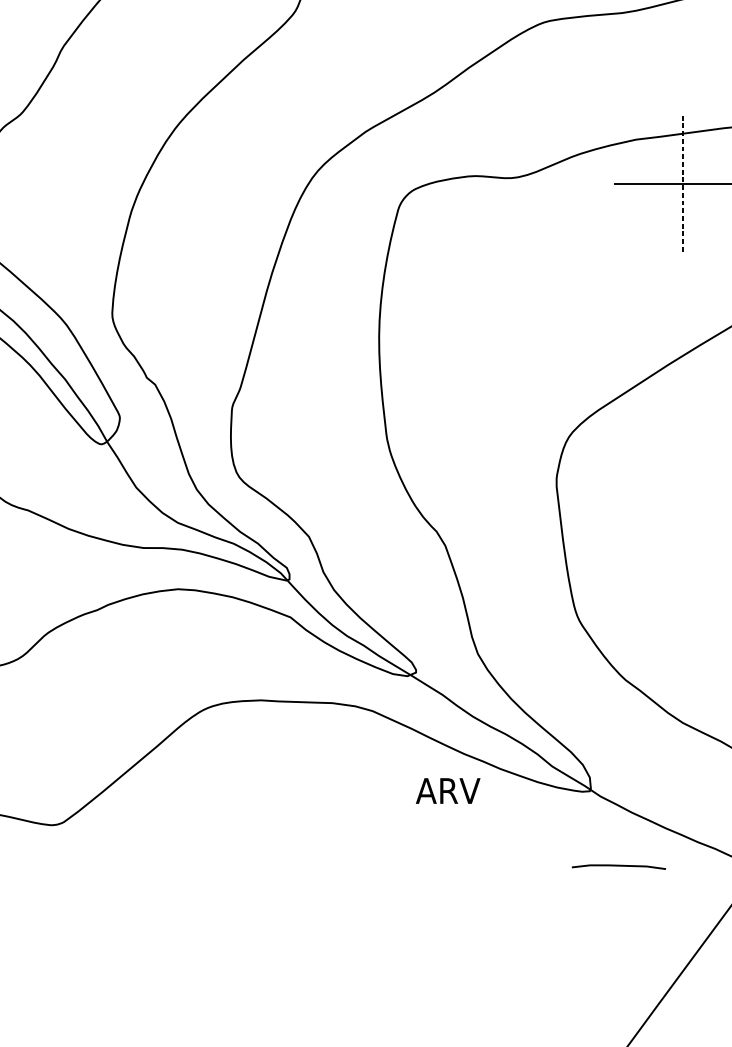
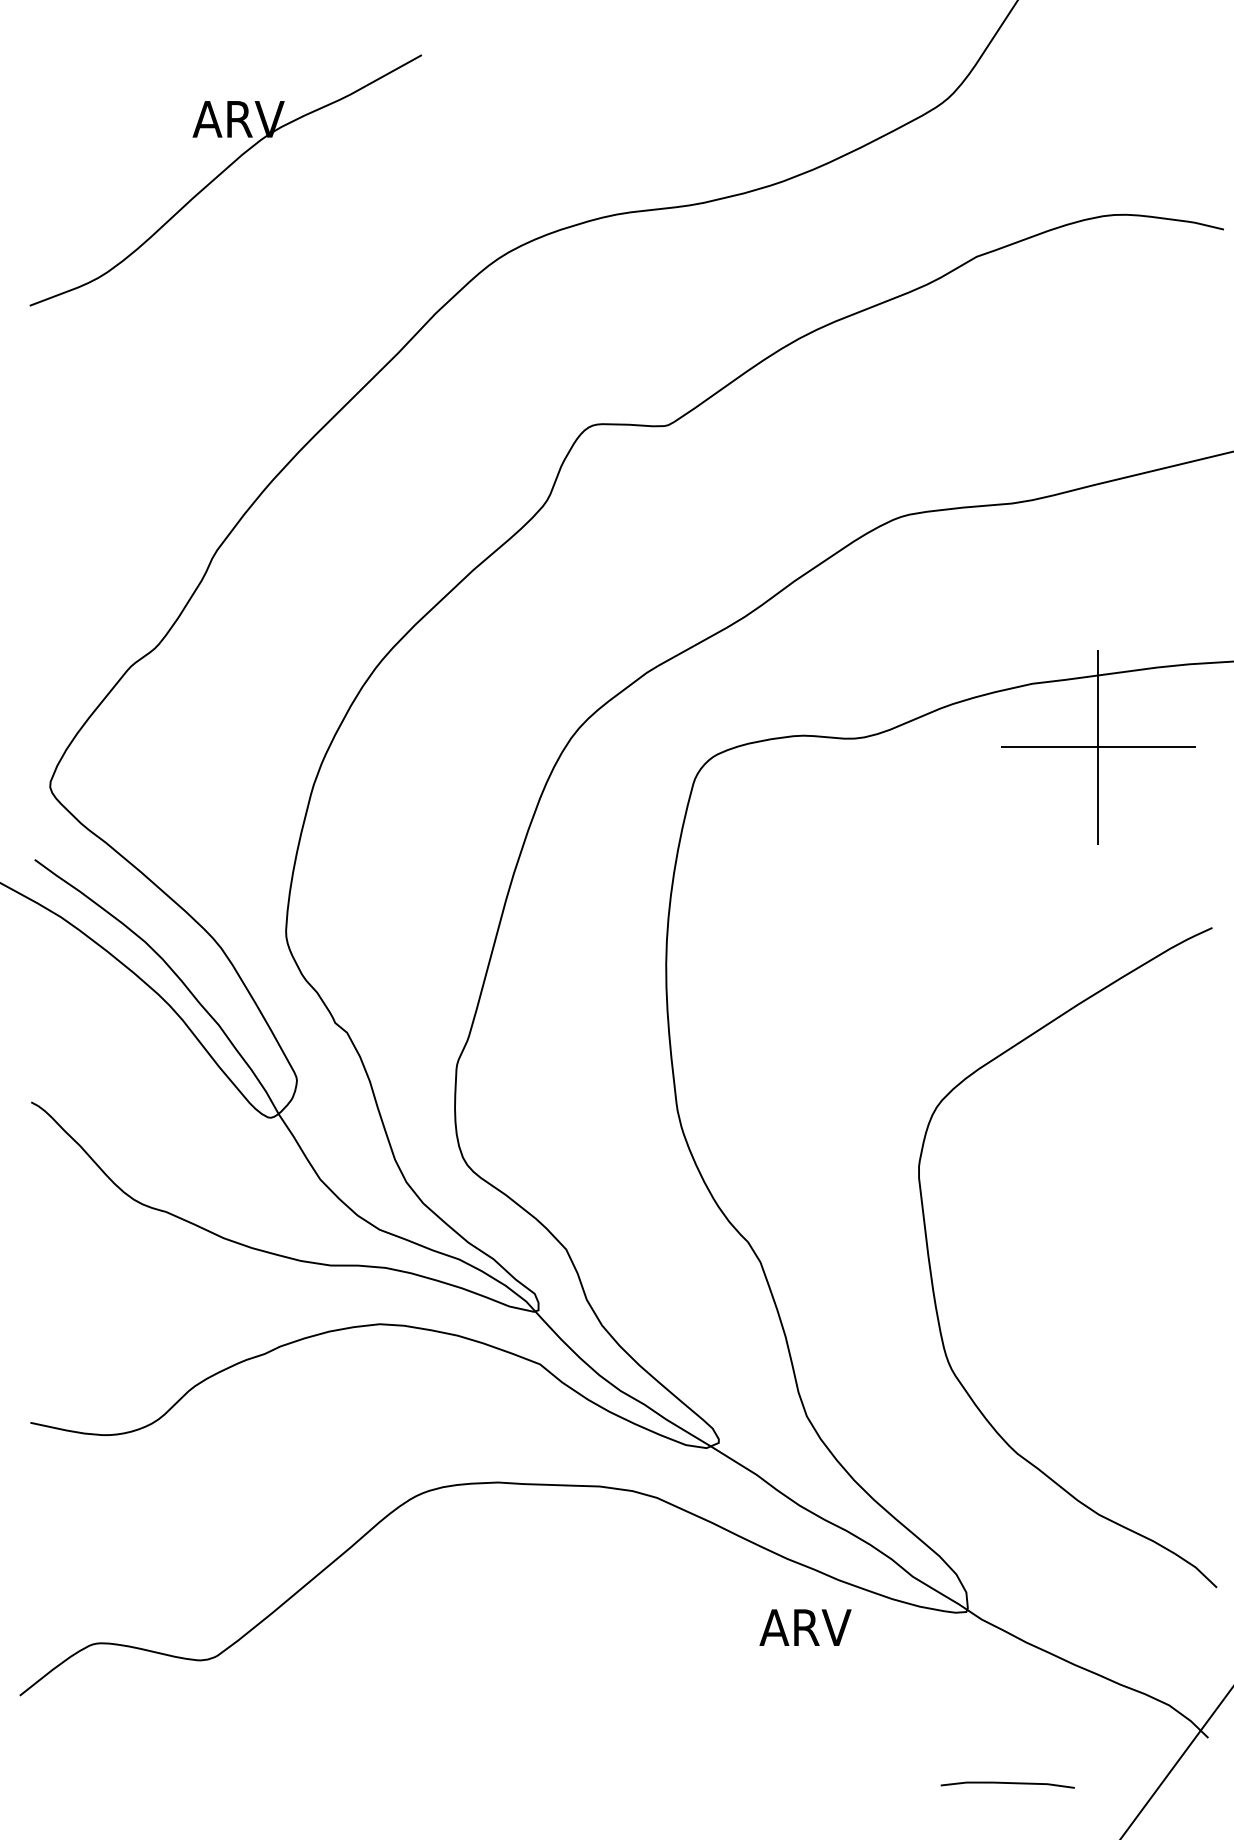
line: (682, 184) -> (1098, 747), dashed -> solid
text: (448, 790) -> (805, 1627), moved
curve: (618, 866) -> (1007, 1783), moved

